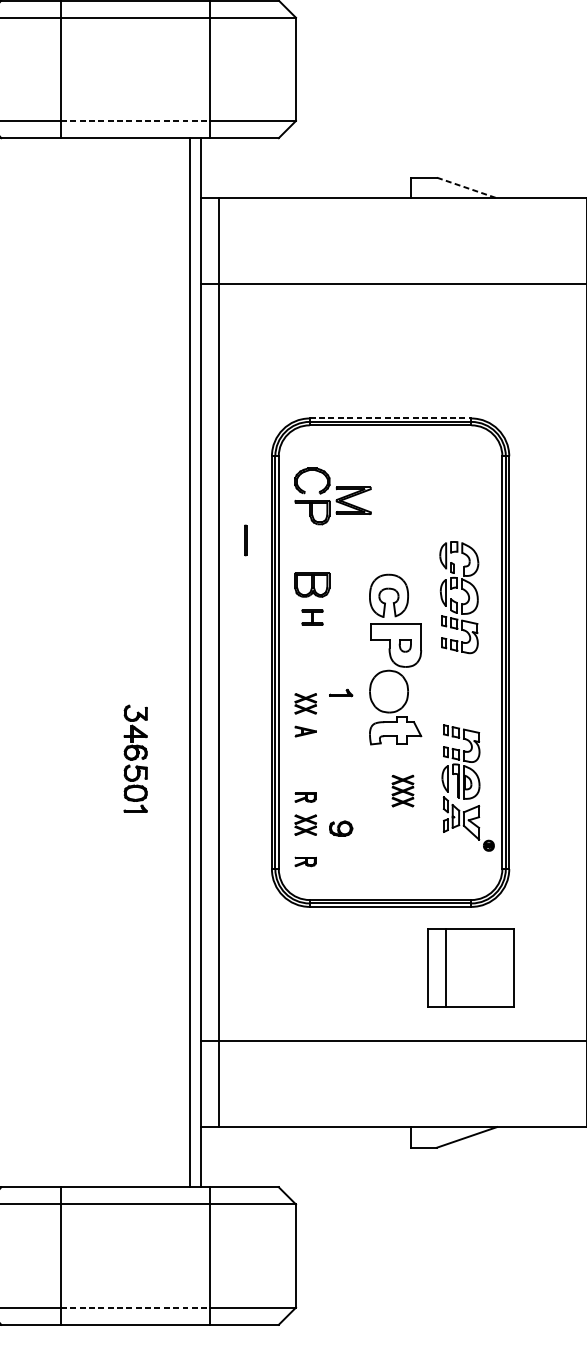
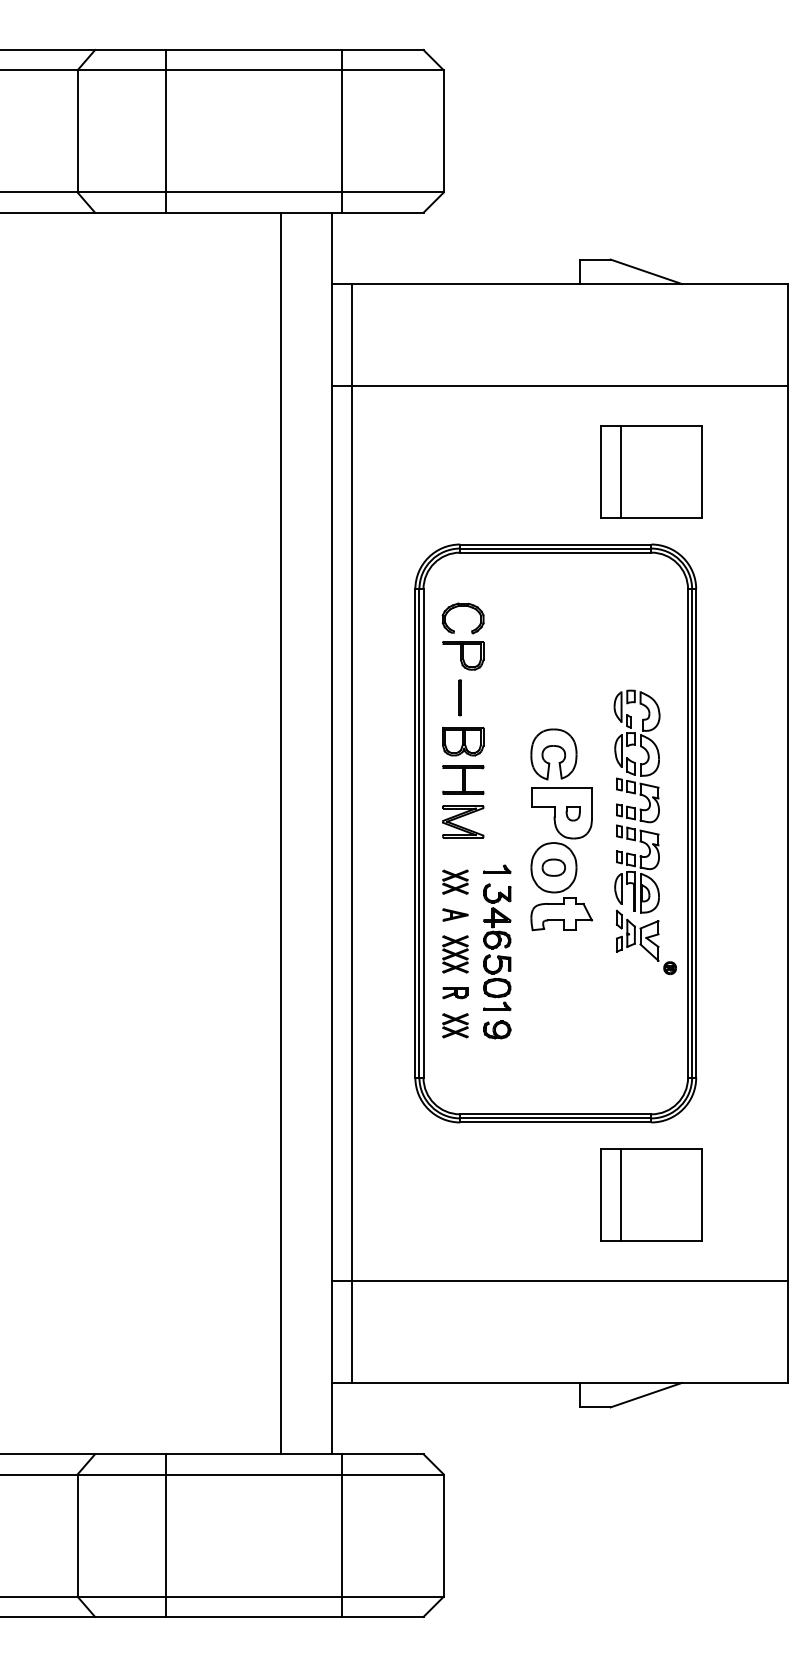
line: (135, 120) -> (254, 192), dashed -> solid
line: (467, 187) -> (646, 271), dashed -> solid
part: (471, 356) -> (651, 471), added
line: (390, 418) -> (555, 544), dashed -> solid
part: (354, 500) -> (463, 821), moved
line: (244, 540) -> (459, 697), moved
part: (312, 617) -> (463, 779), size x1.67
line: (190, 662) -> (281, 833), moved
part: (388, 691) -> (553, 867), added
part: (135, 759) -> (497, 947), moved
part: (468, 787) -> (645, 899), moved
part: (403, 791) -> (455, 954), moved
part: (305, 862) -> (455, 1069), removed
line: (135, 1307) -> (254, 1596), dashed -> solid

